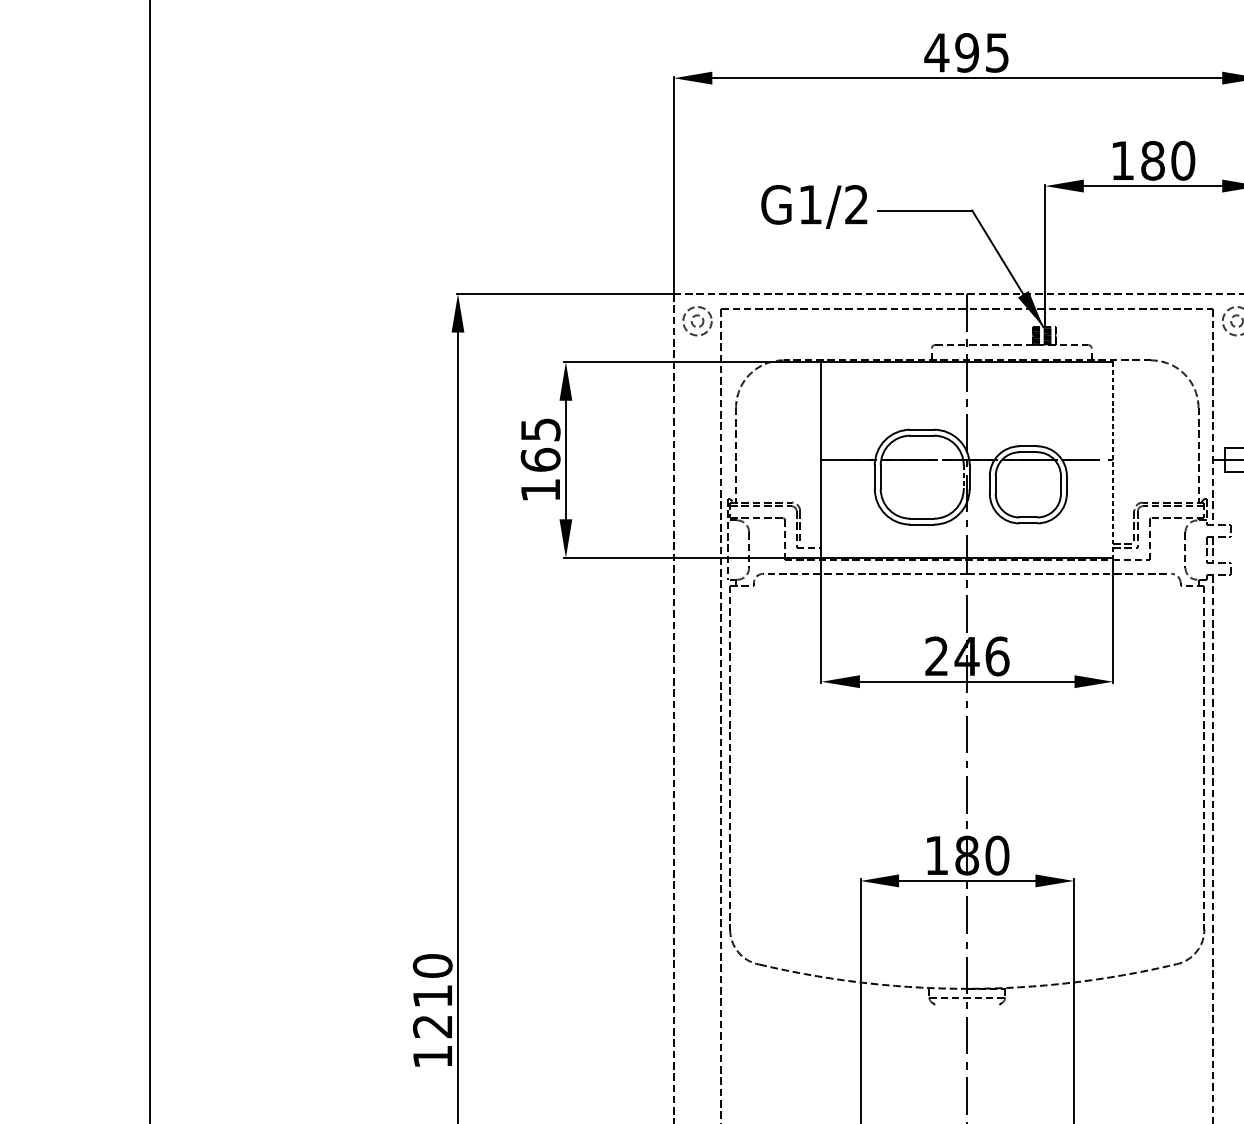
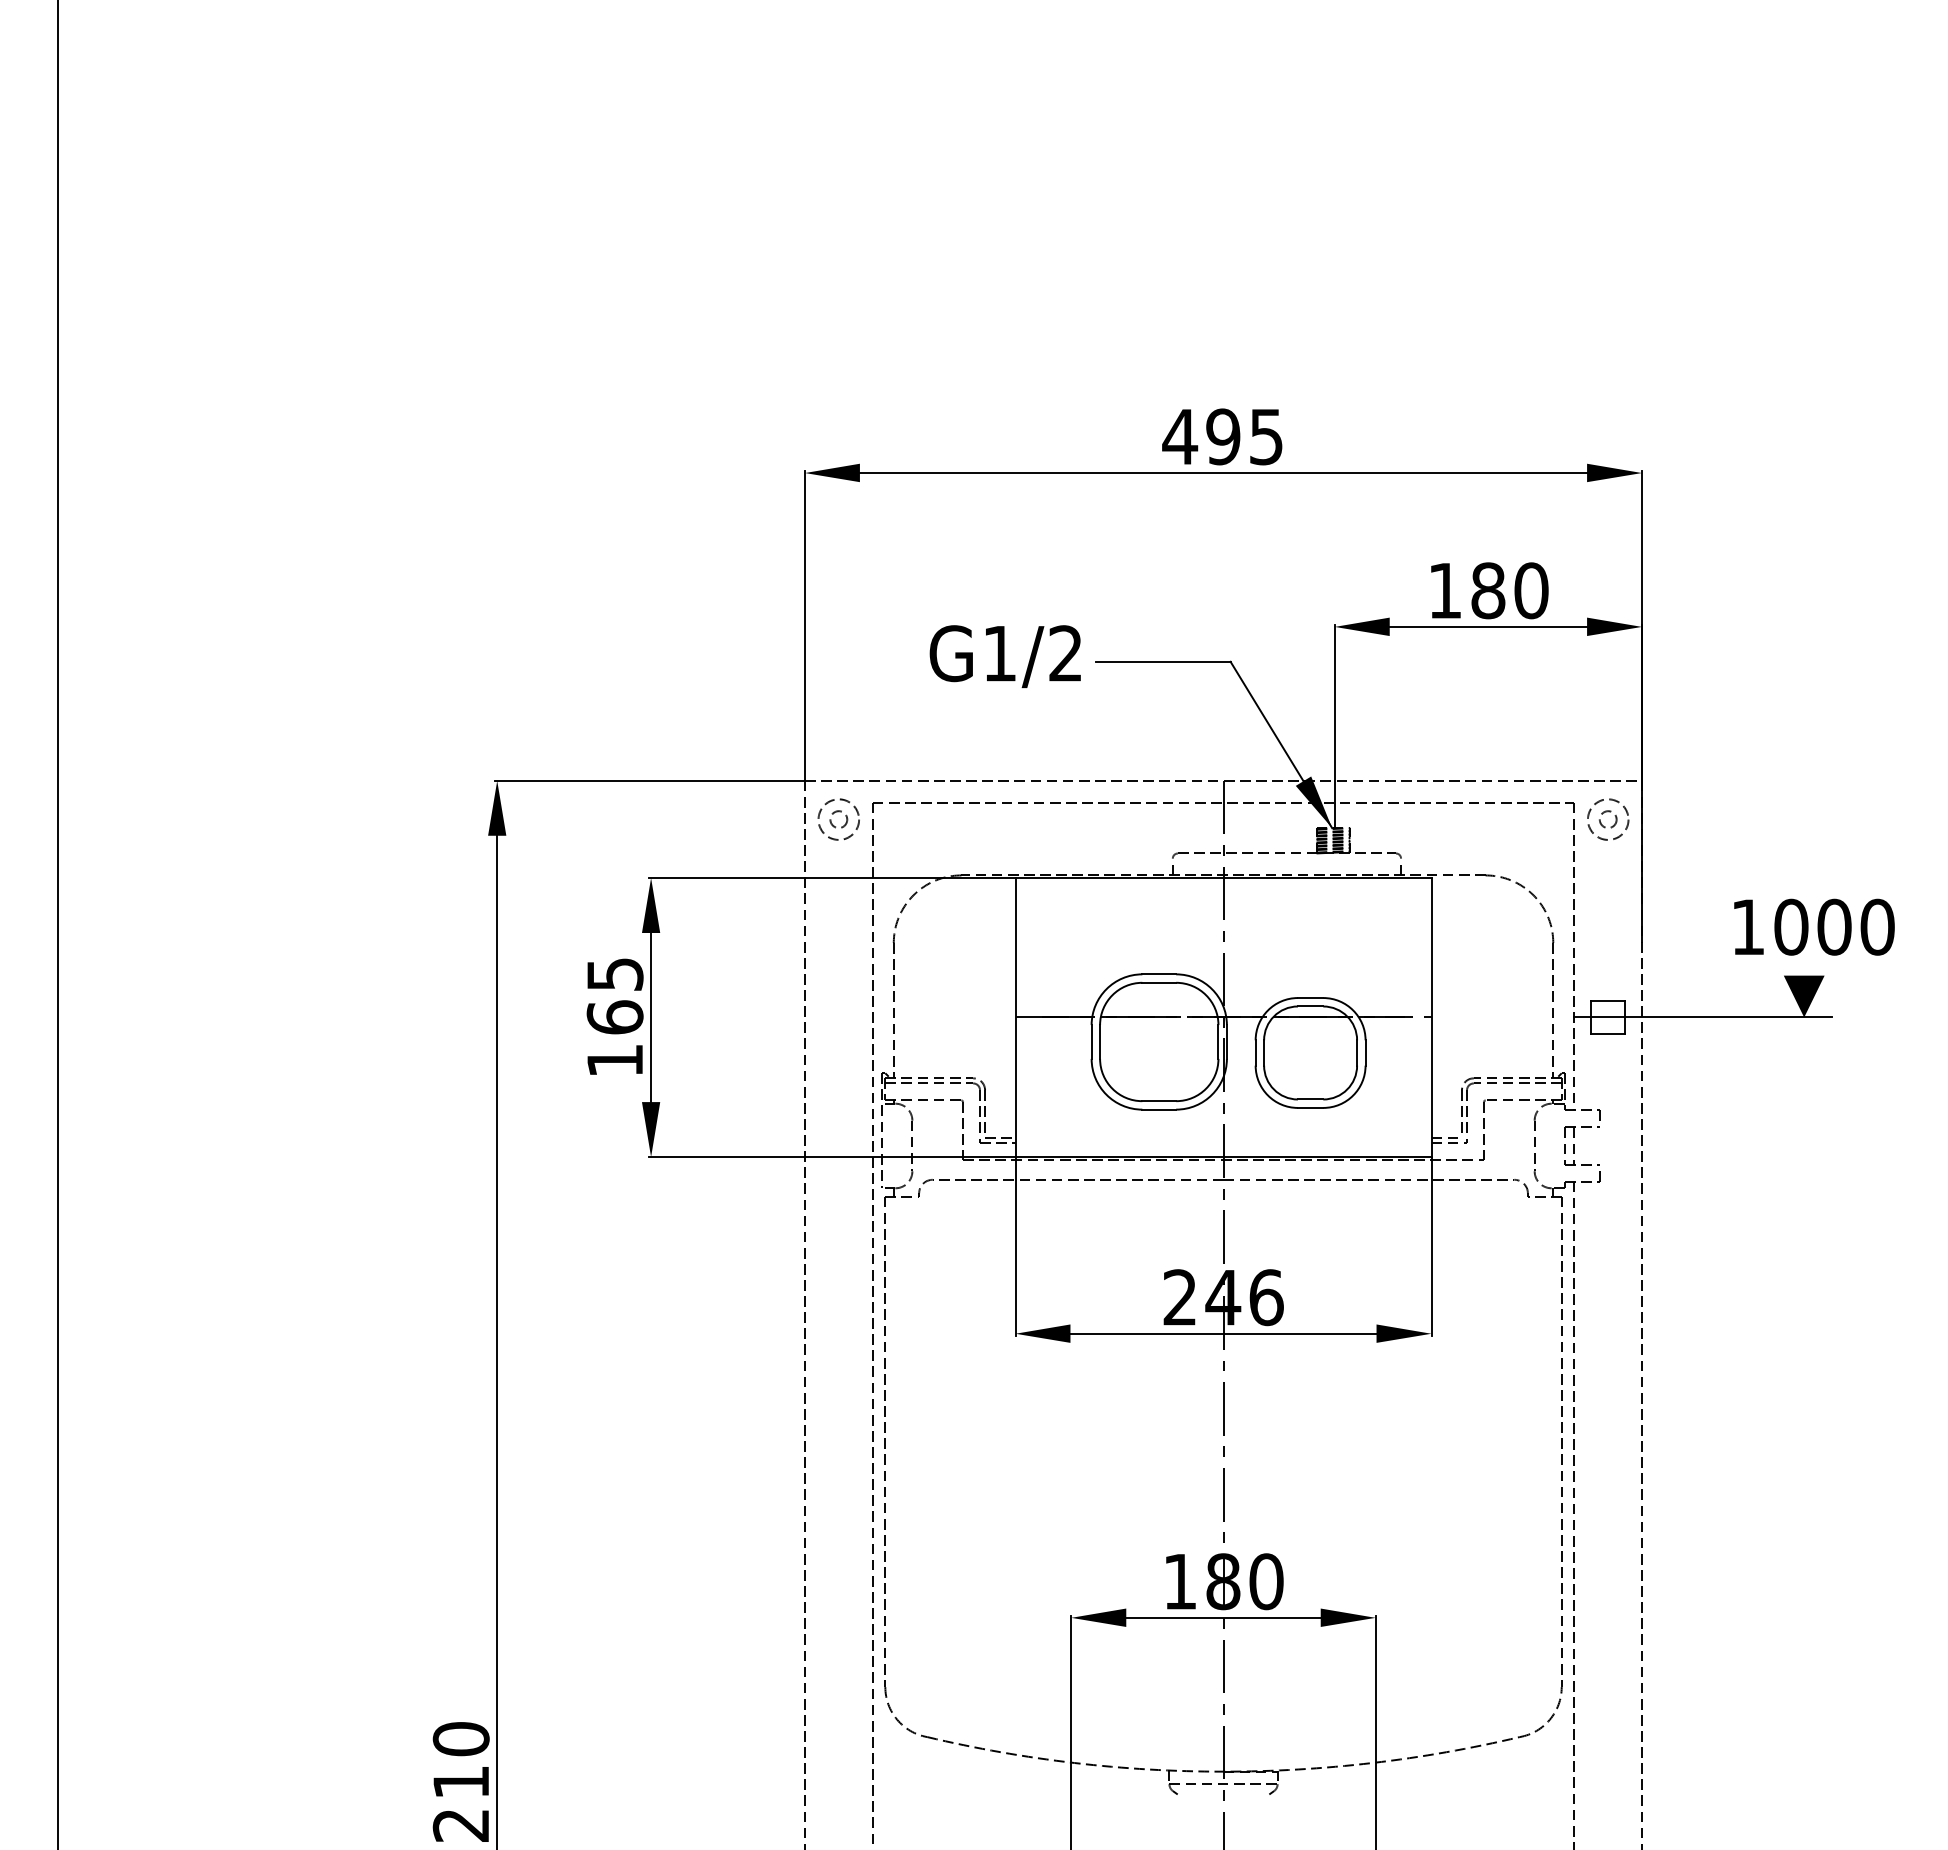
line: (1113, 460) -> (1431, 1017), dashed -> solid
line: (963, 477) -> (1218, 1042), dashed -> solid
line: (810, 544) -> (1000, 1137), added

